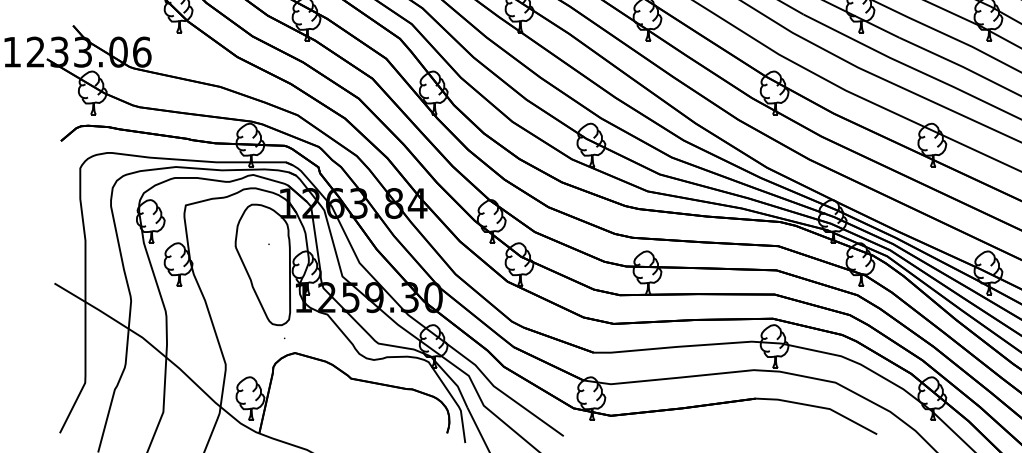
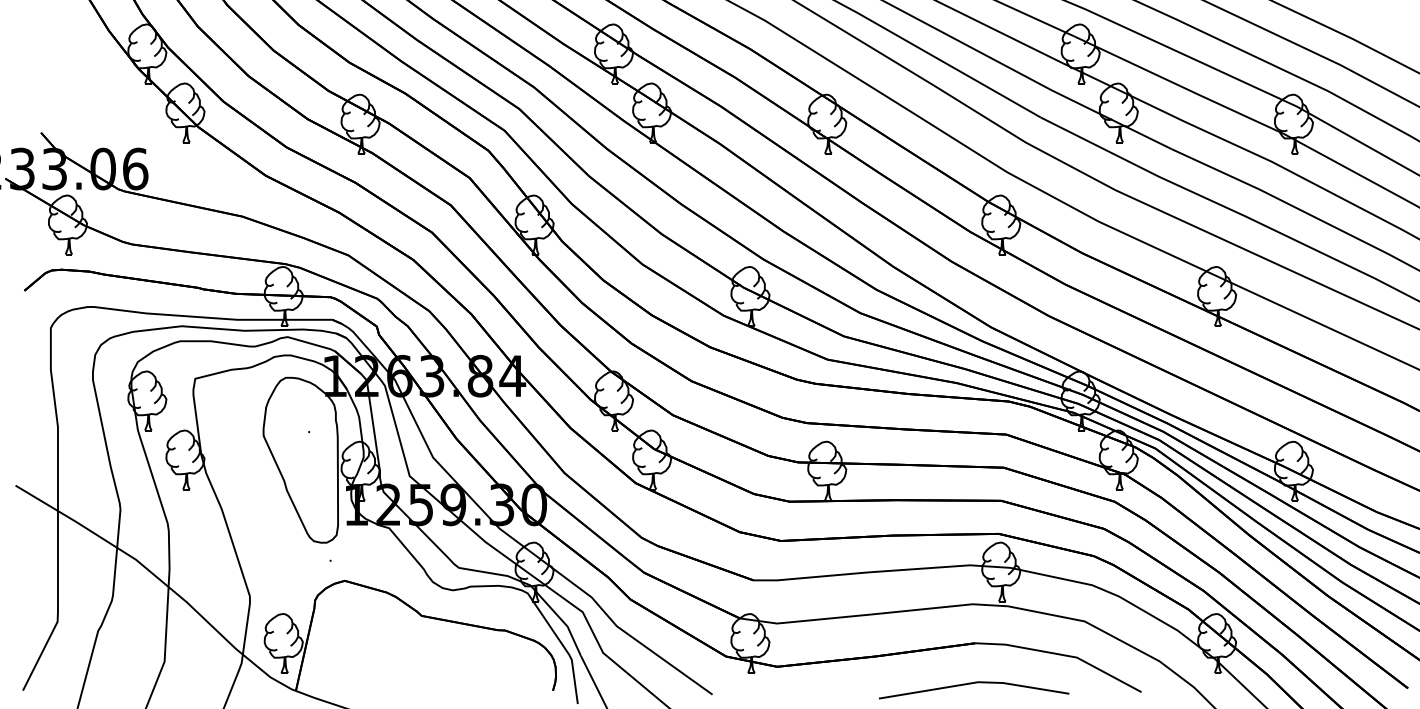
line: (752, 428) -> (971, 684), added

